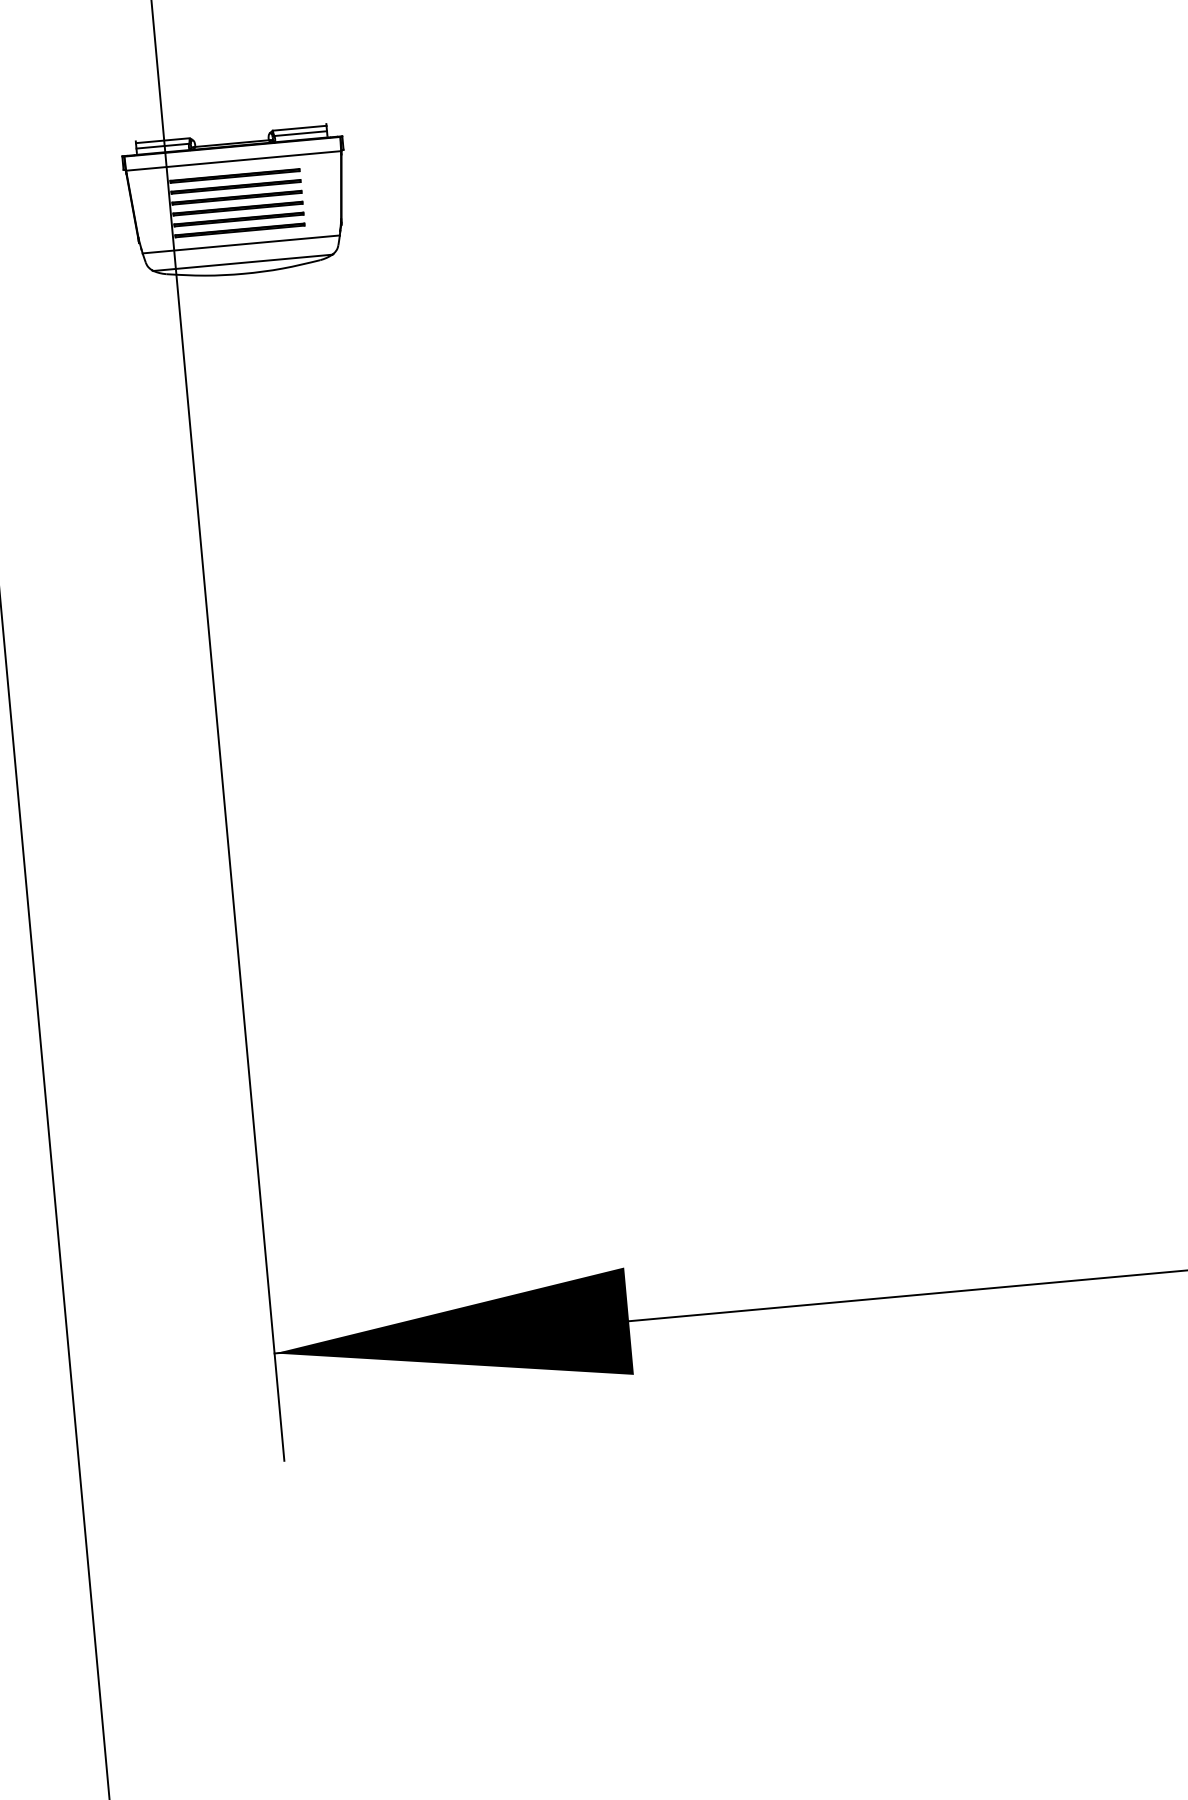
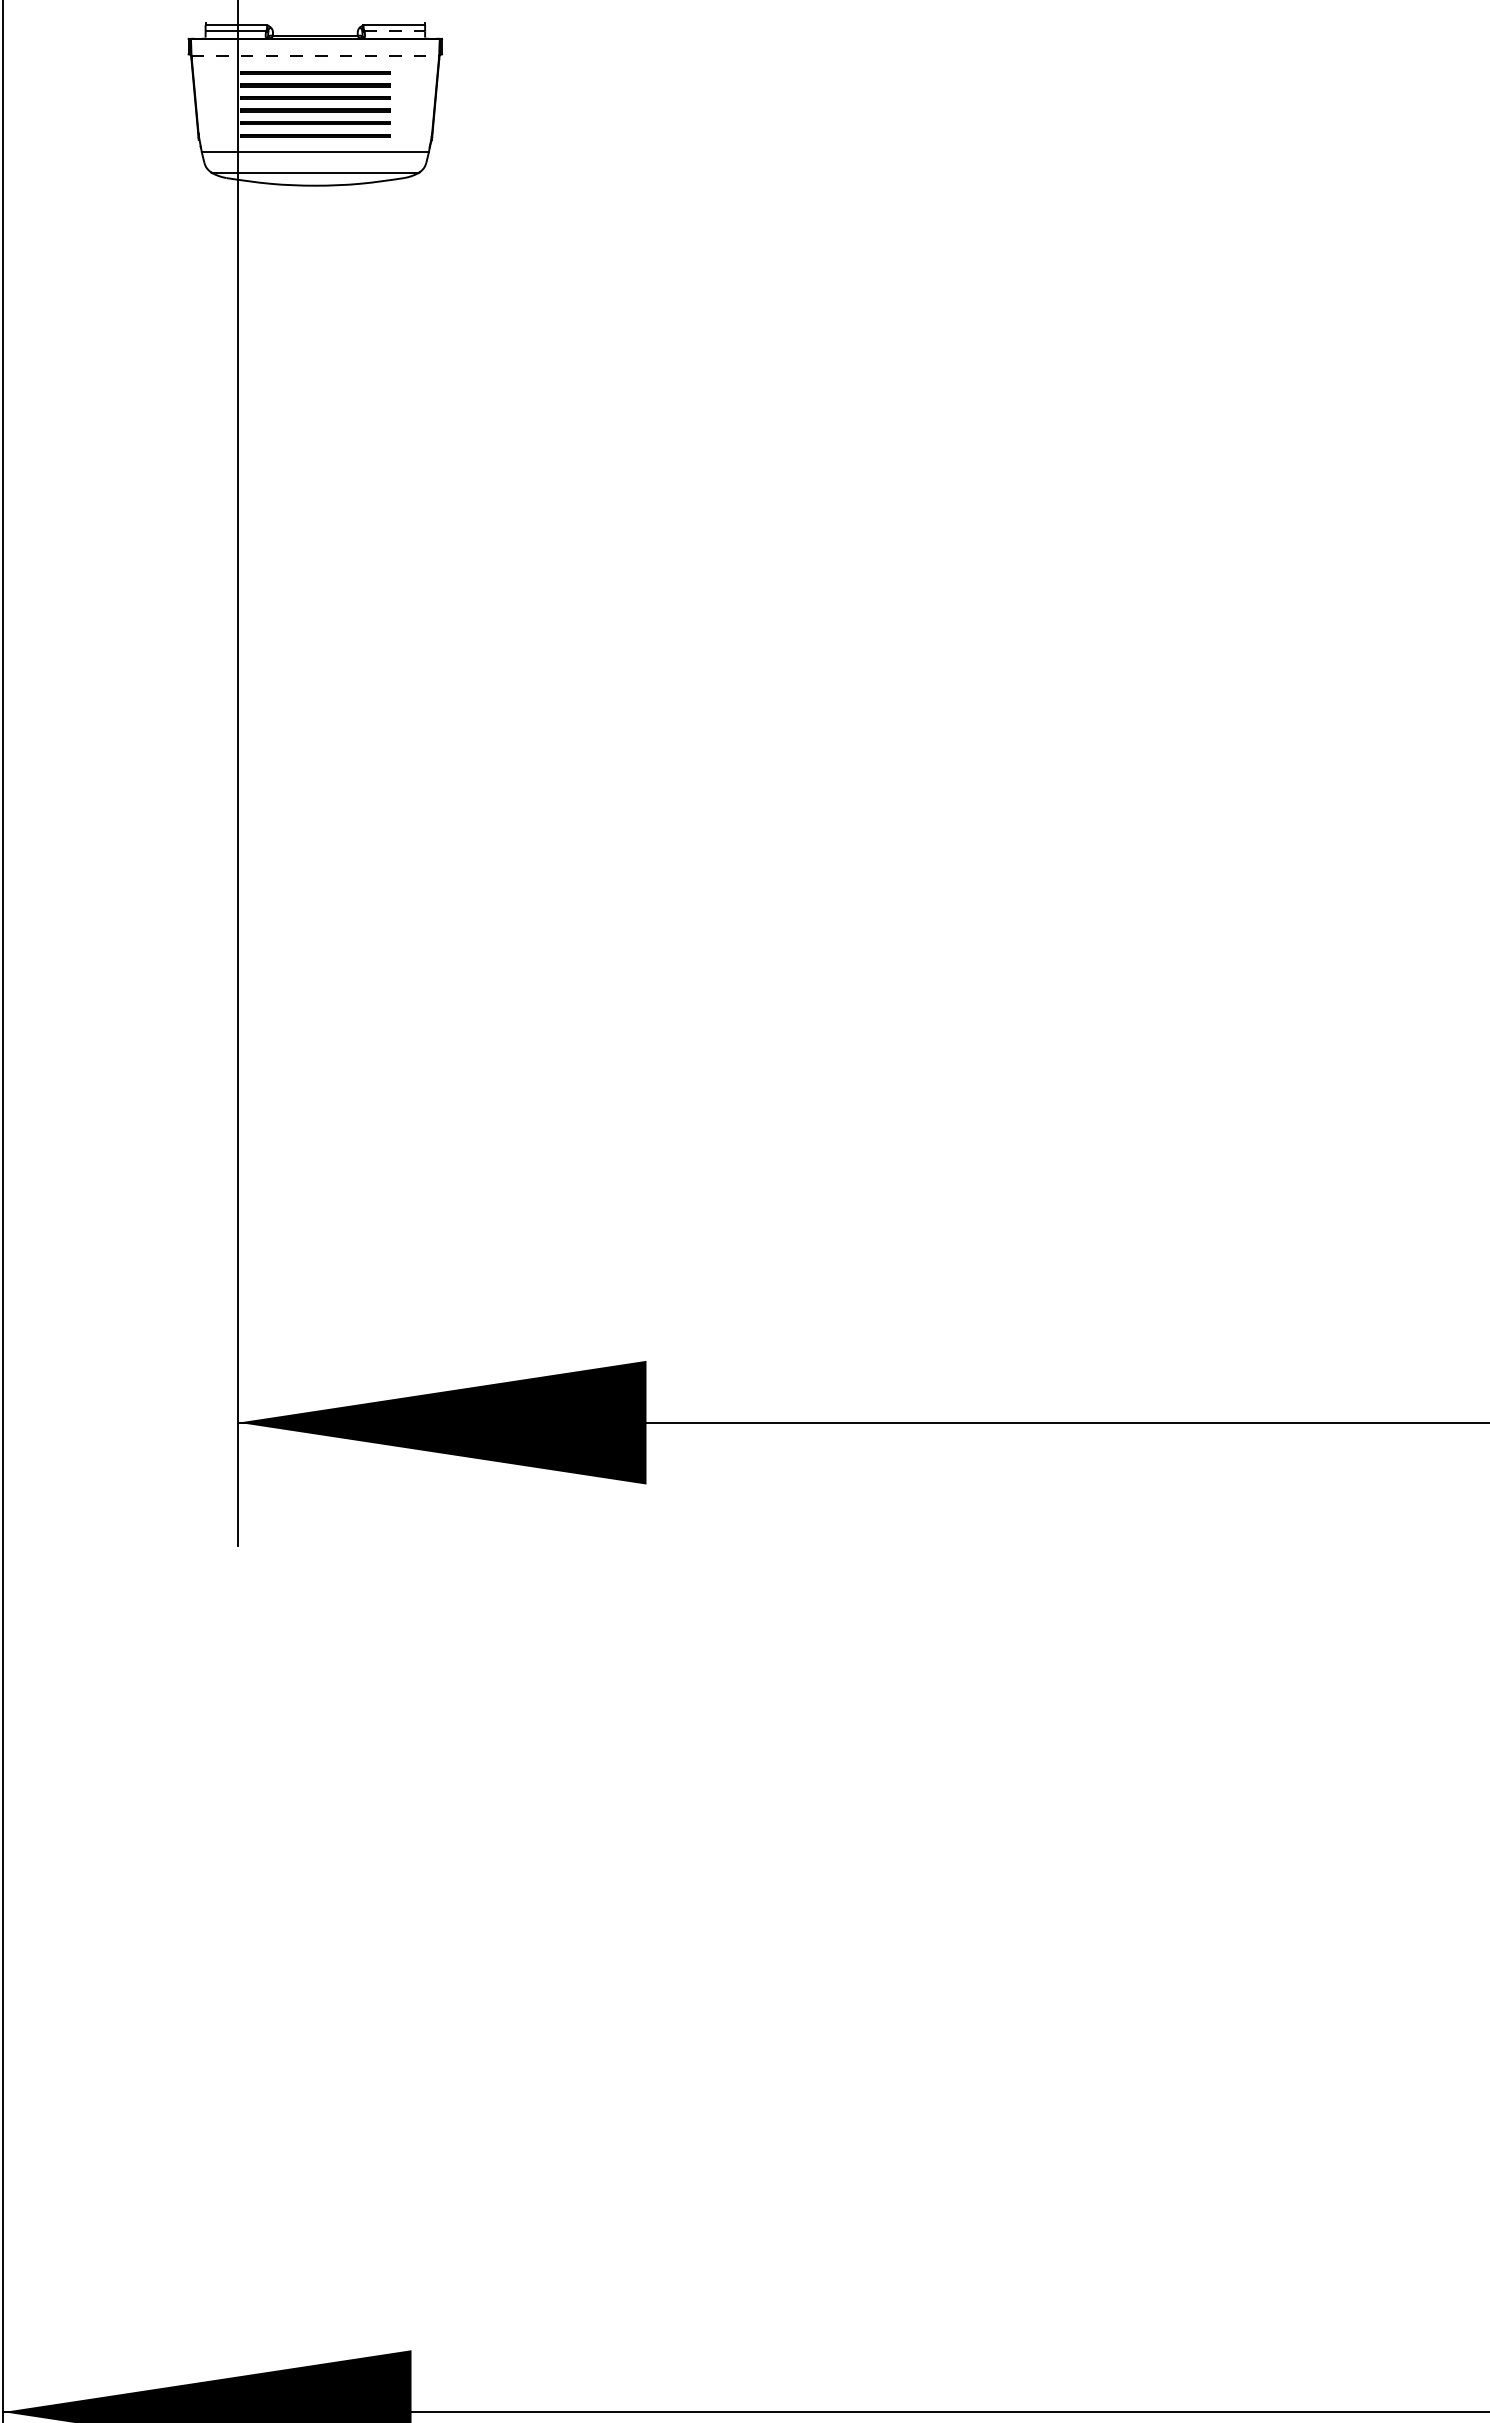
line: (301, 133) -> (395, 31), solid -> dashed
line: (233, 160) -> (315, 55), solid -> dashed

